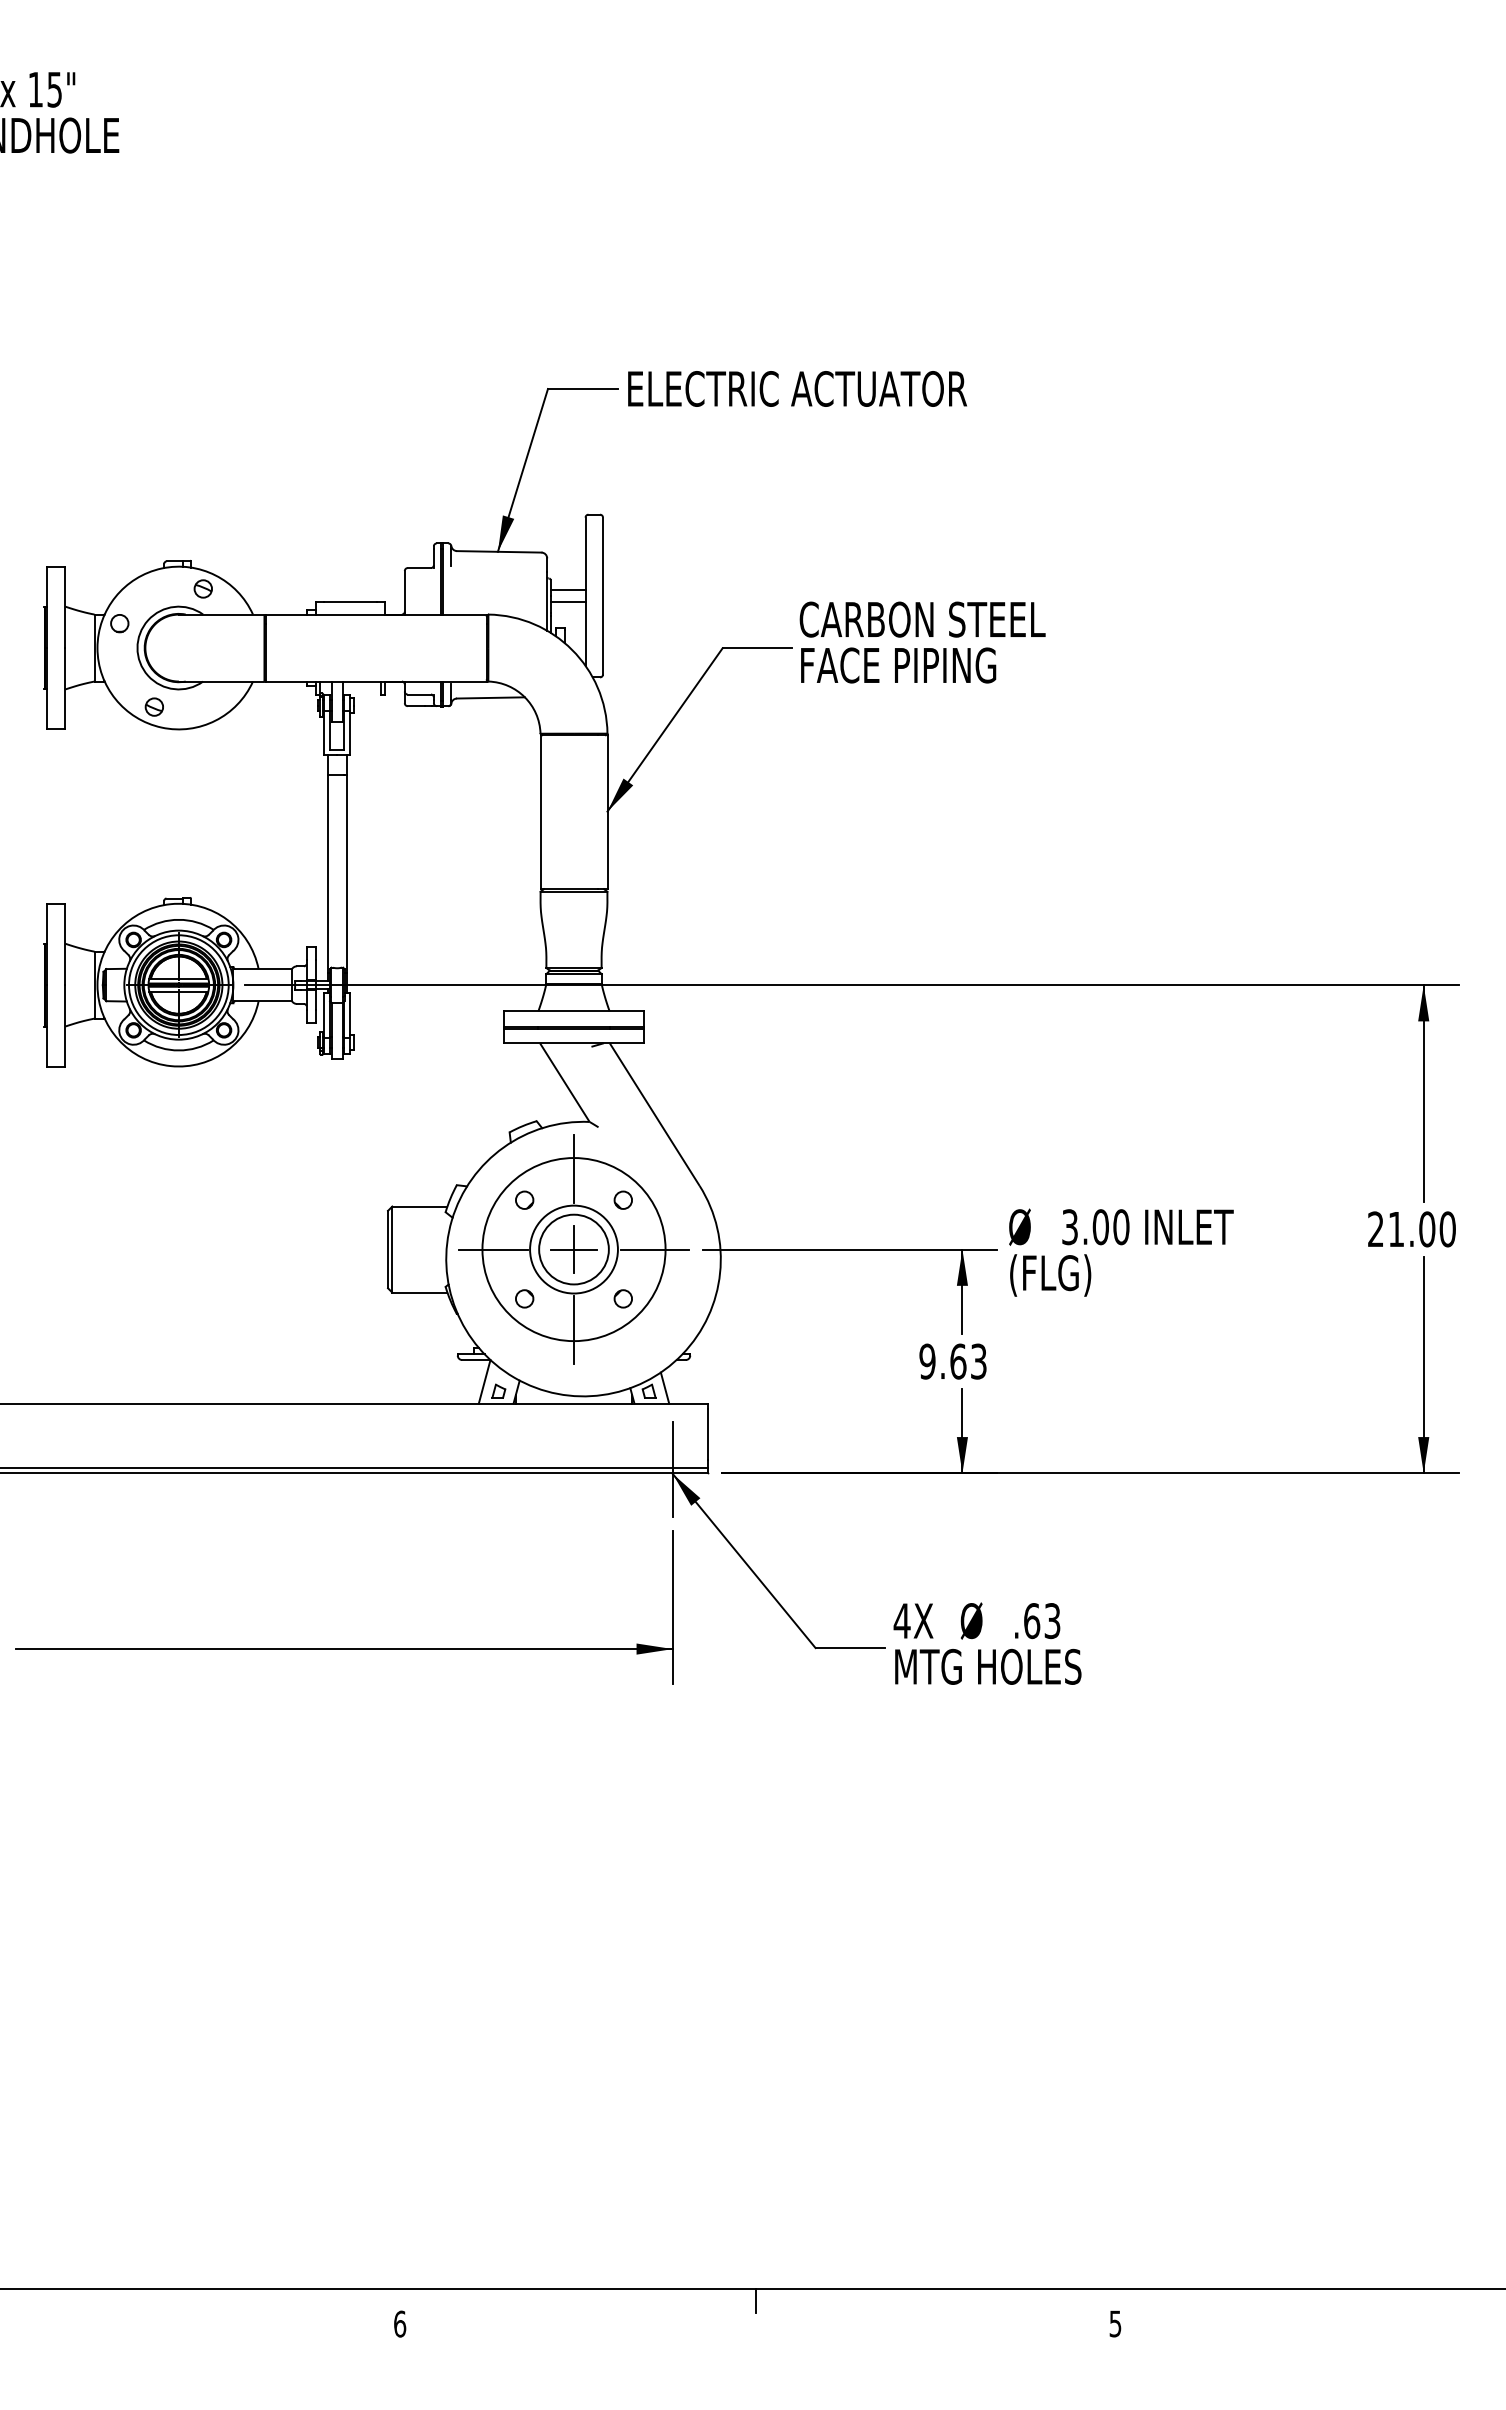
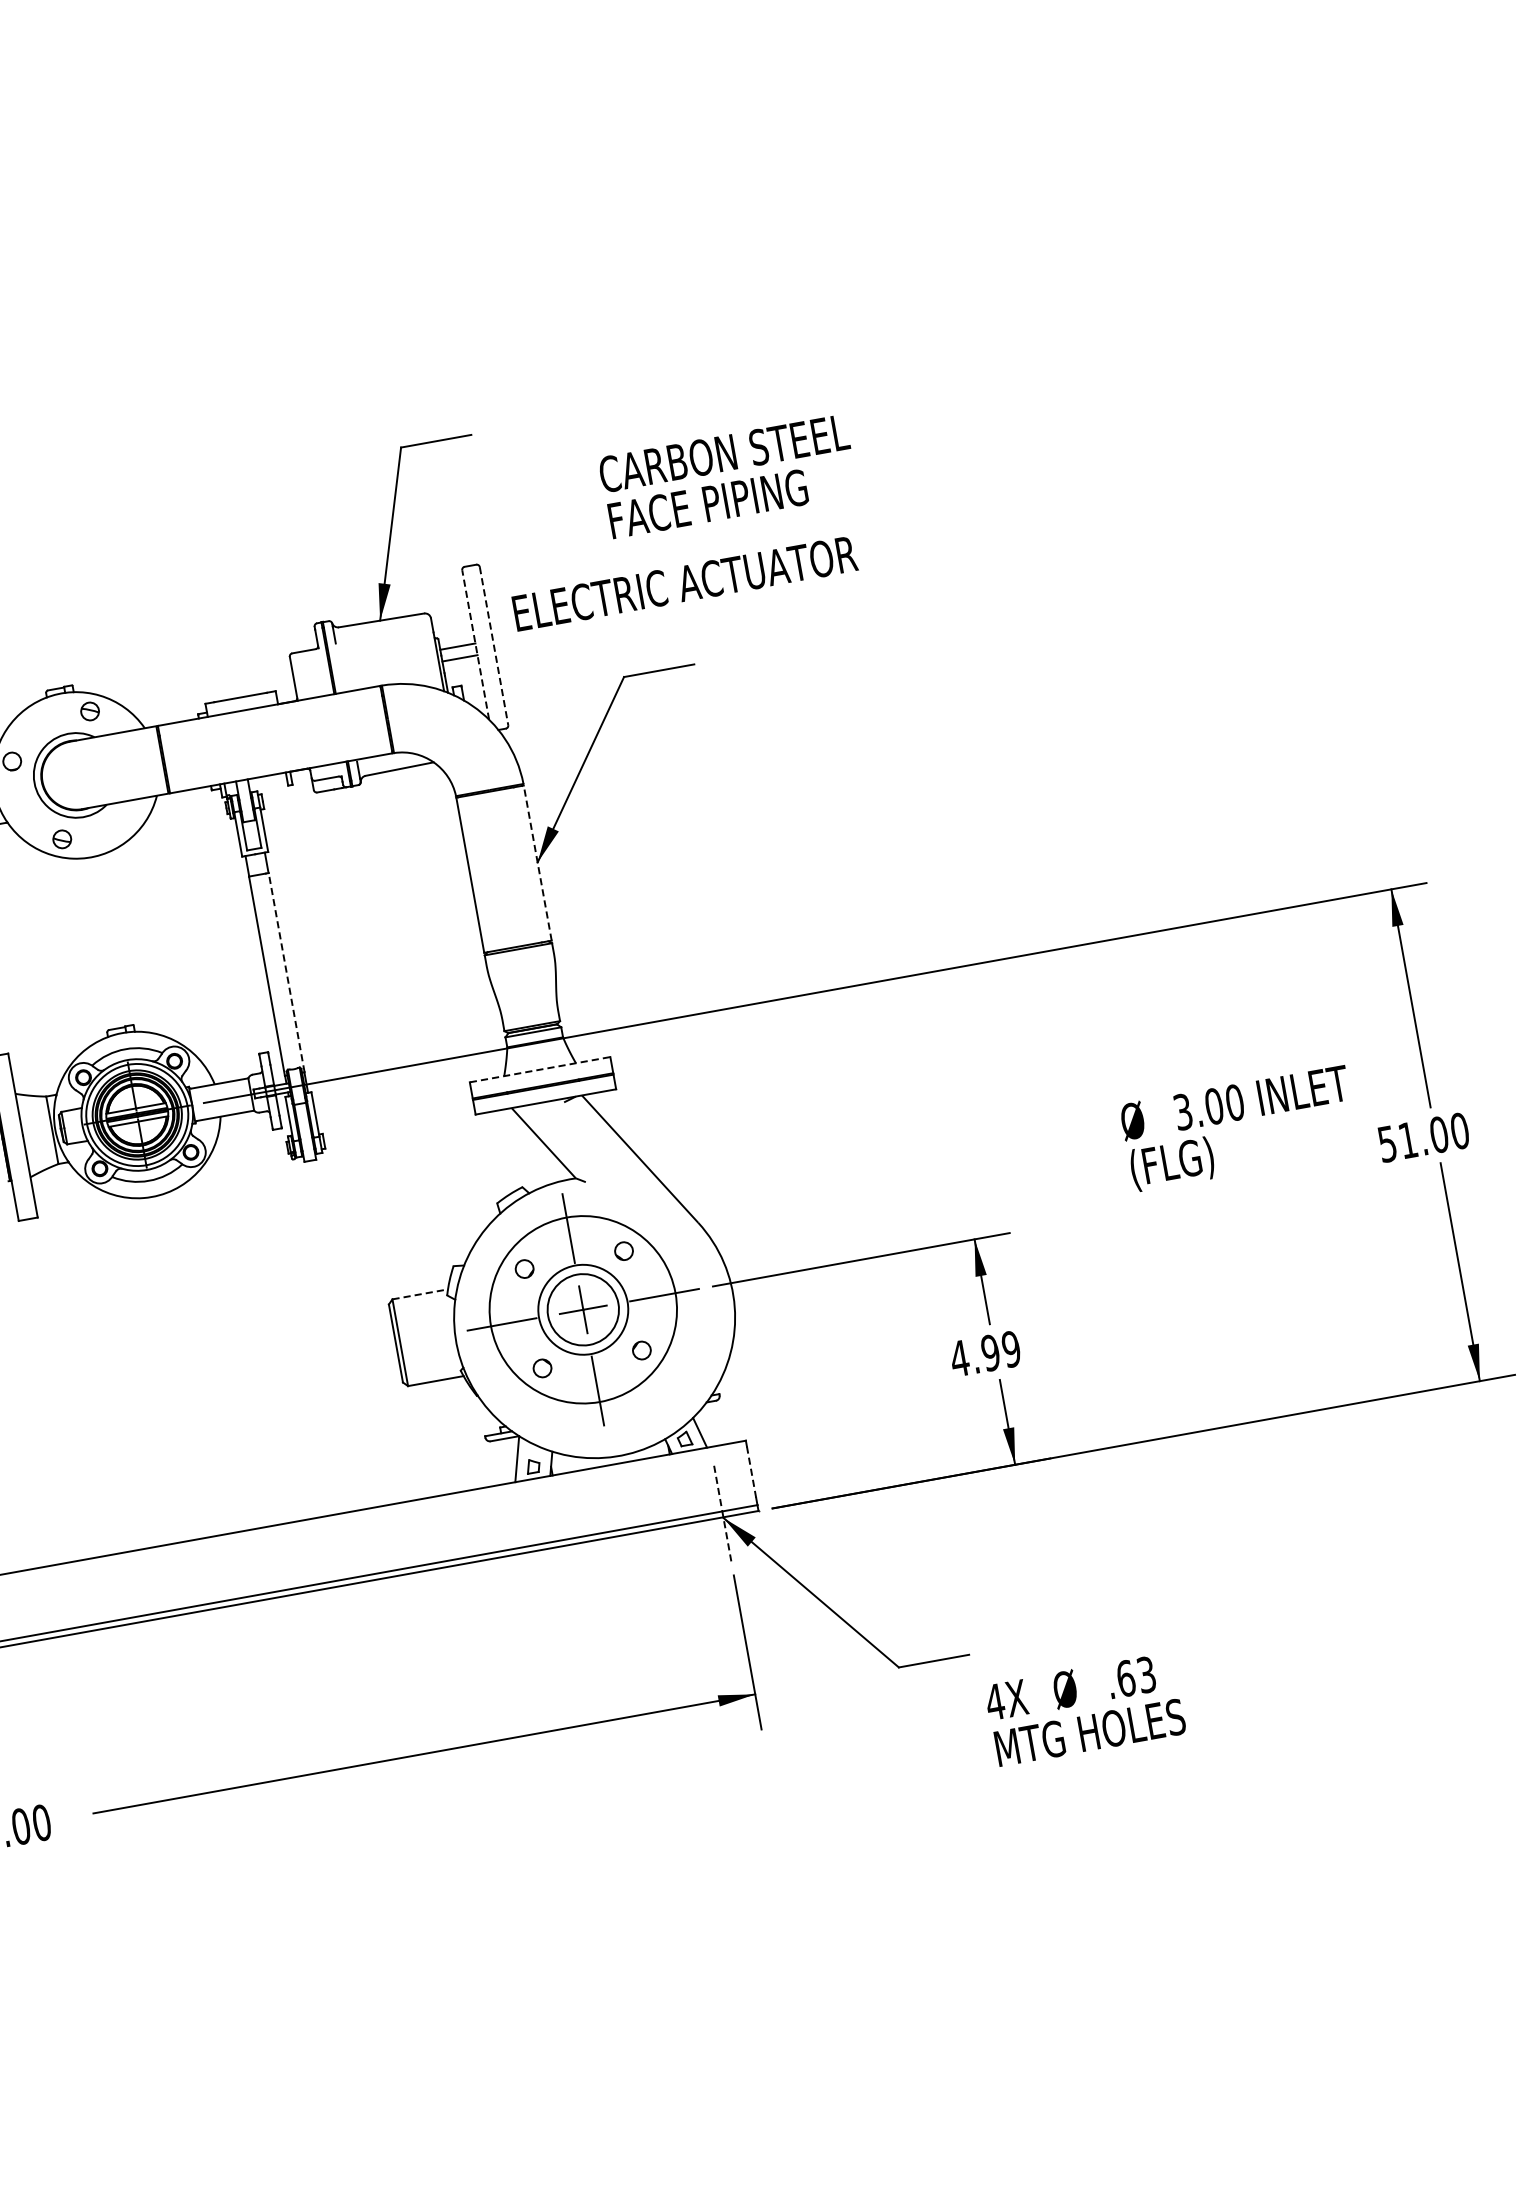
text: (797, 388) -> (684, 583), moved
line: (585, 591) -> (475, 644), solid -> dashed
line: (603, 596) -> (494, 646), solid -> dashed
text: (922, 642) -> (728, 476), moved
line: (607, 812) -> (537, 863), solid -> dashed
line: (347, 874) -> (287, 972), solid -> dashed
line: (574, 1011) -> (540, 1069), solid -> dashed
line: (419, 1206) -> (419, 1294), solid -> dashed
text: (1375, 1229) -> (1387, 1144), 21.00 -> 51.00
text: (1121, 1252) -> (1239, 1128), moved
text: (952, 1361) -> (984, 1353), 9.63 -> 4.99
line: (707, 1435) -> (751, 1472), solid -> dashed
line: (672, 1470) -> (722, 1514), solid -> dashed
text: (987, 1643) -> (1085, 1709), moved

